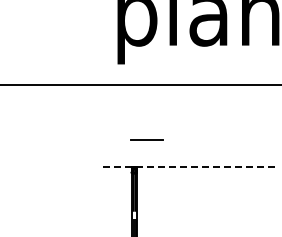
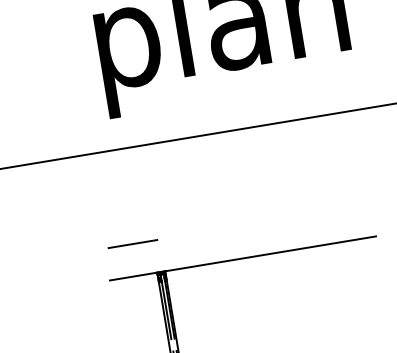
line: (146, 139) -> (131, 242), moved
line: (187, 167) -> (242, 258), dashed -> solid

